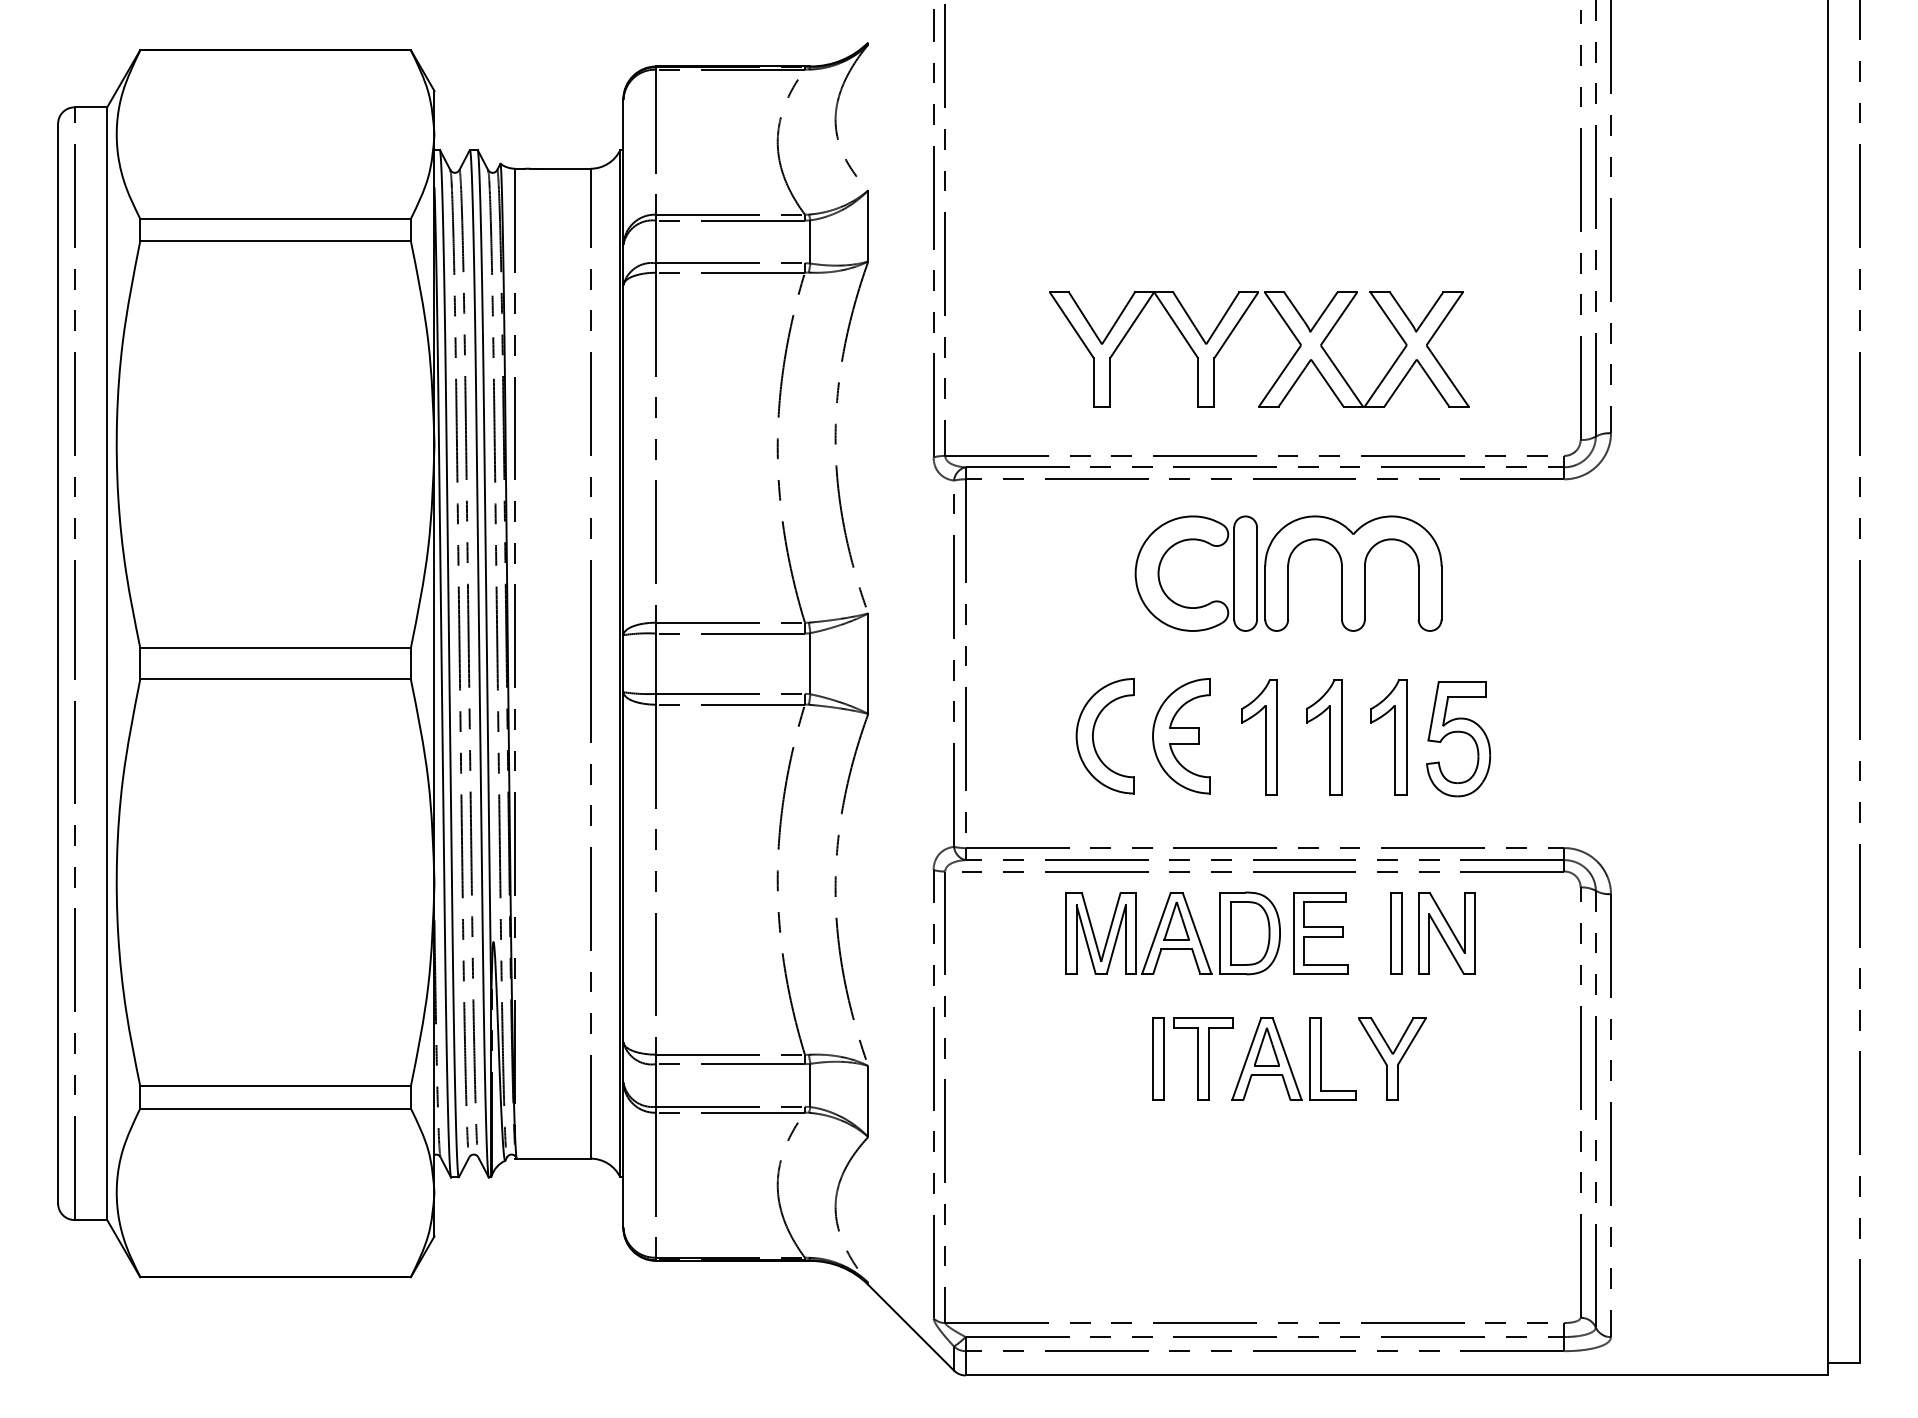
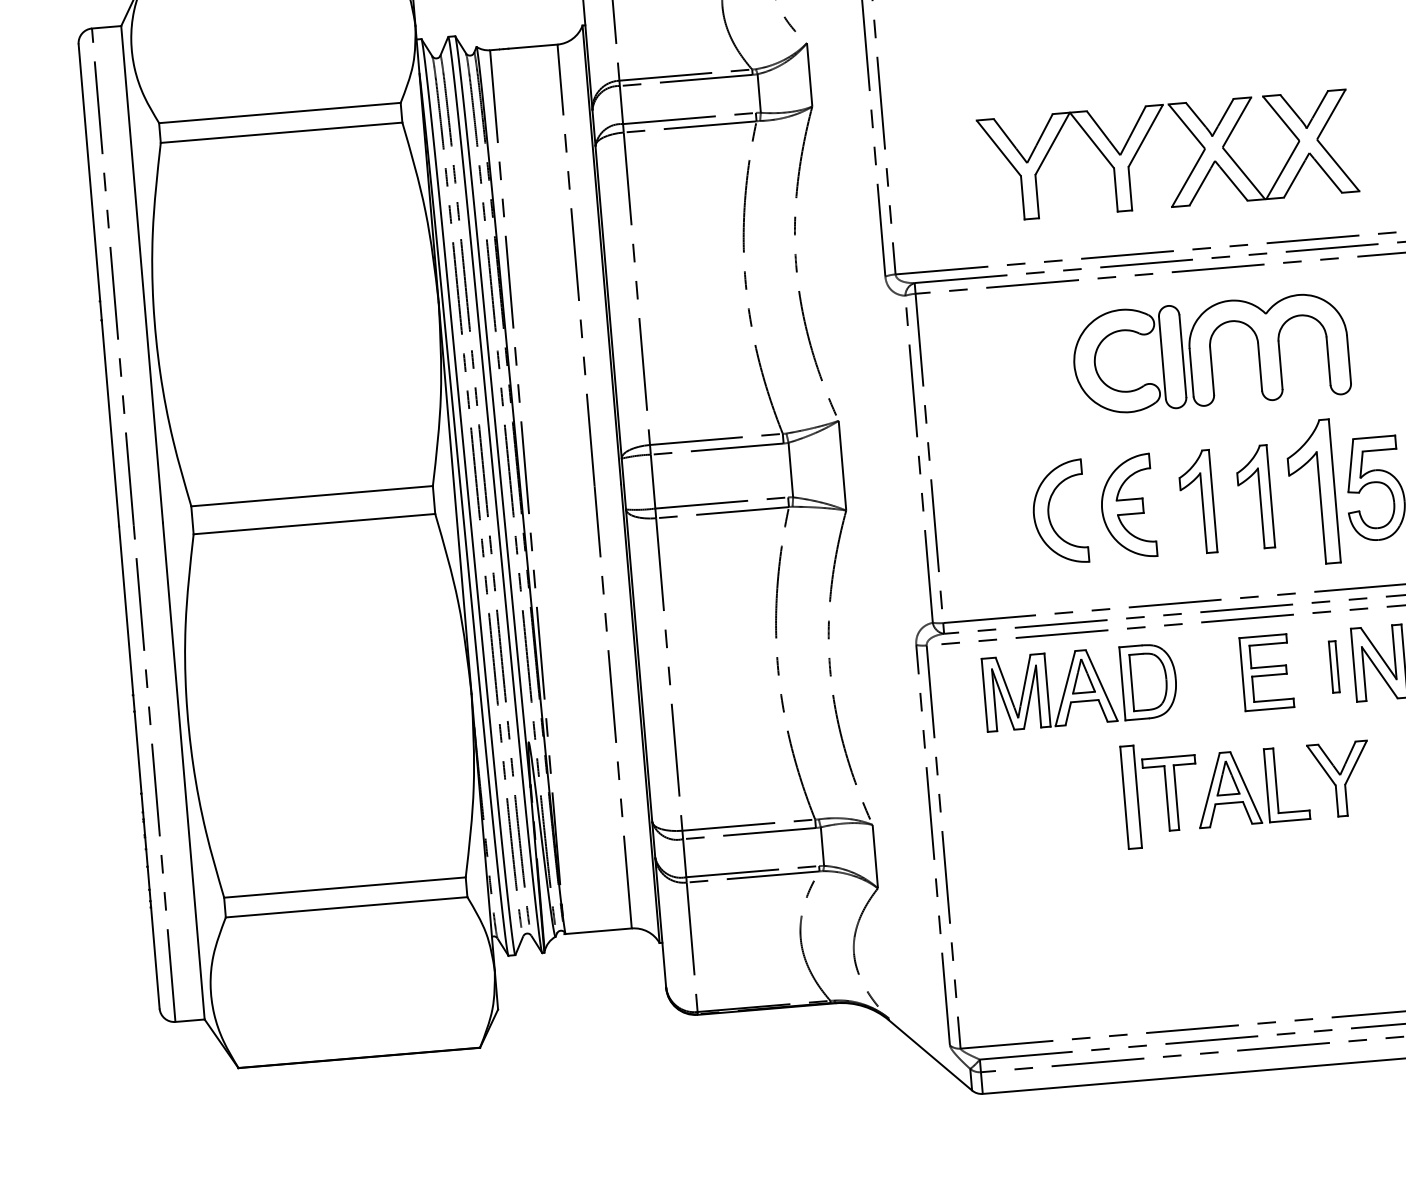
part: (1388, 737) -> (1312, 492), size x1.4
part: (1172, 933) -> (1079, 687), moved
part: (1396, 933) -> (1334, 667), size x0.7
part: (1158, 1058) -> (1131, 796), size x1.4

